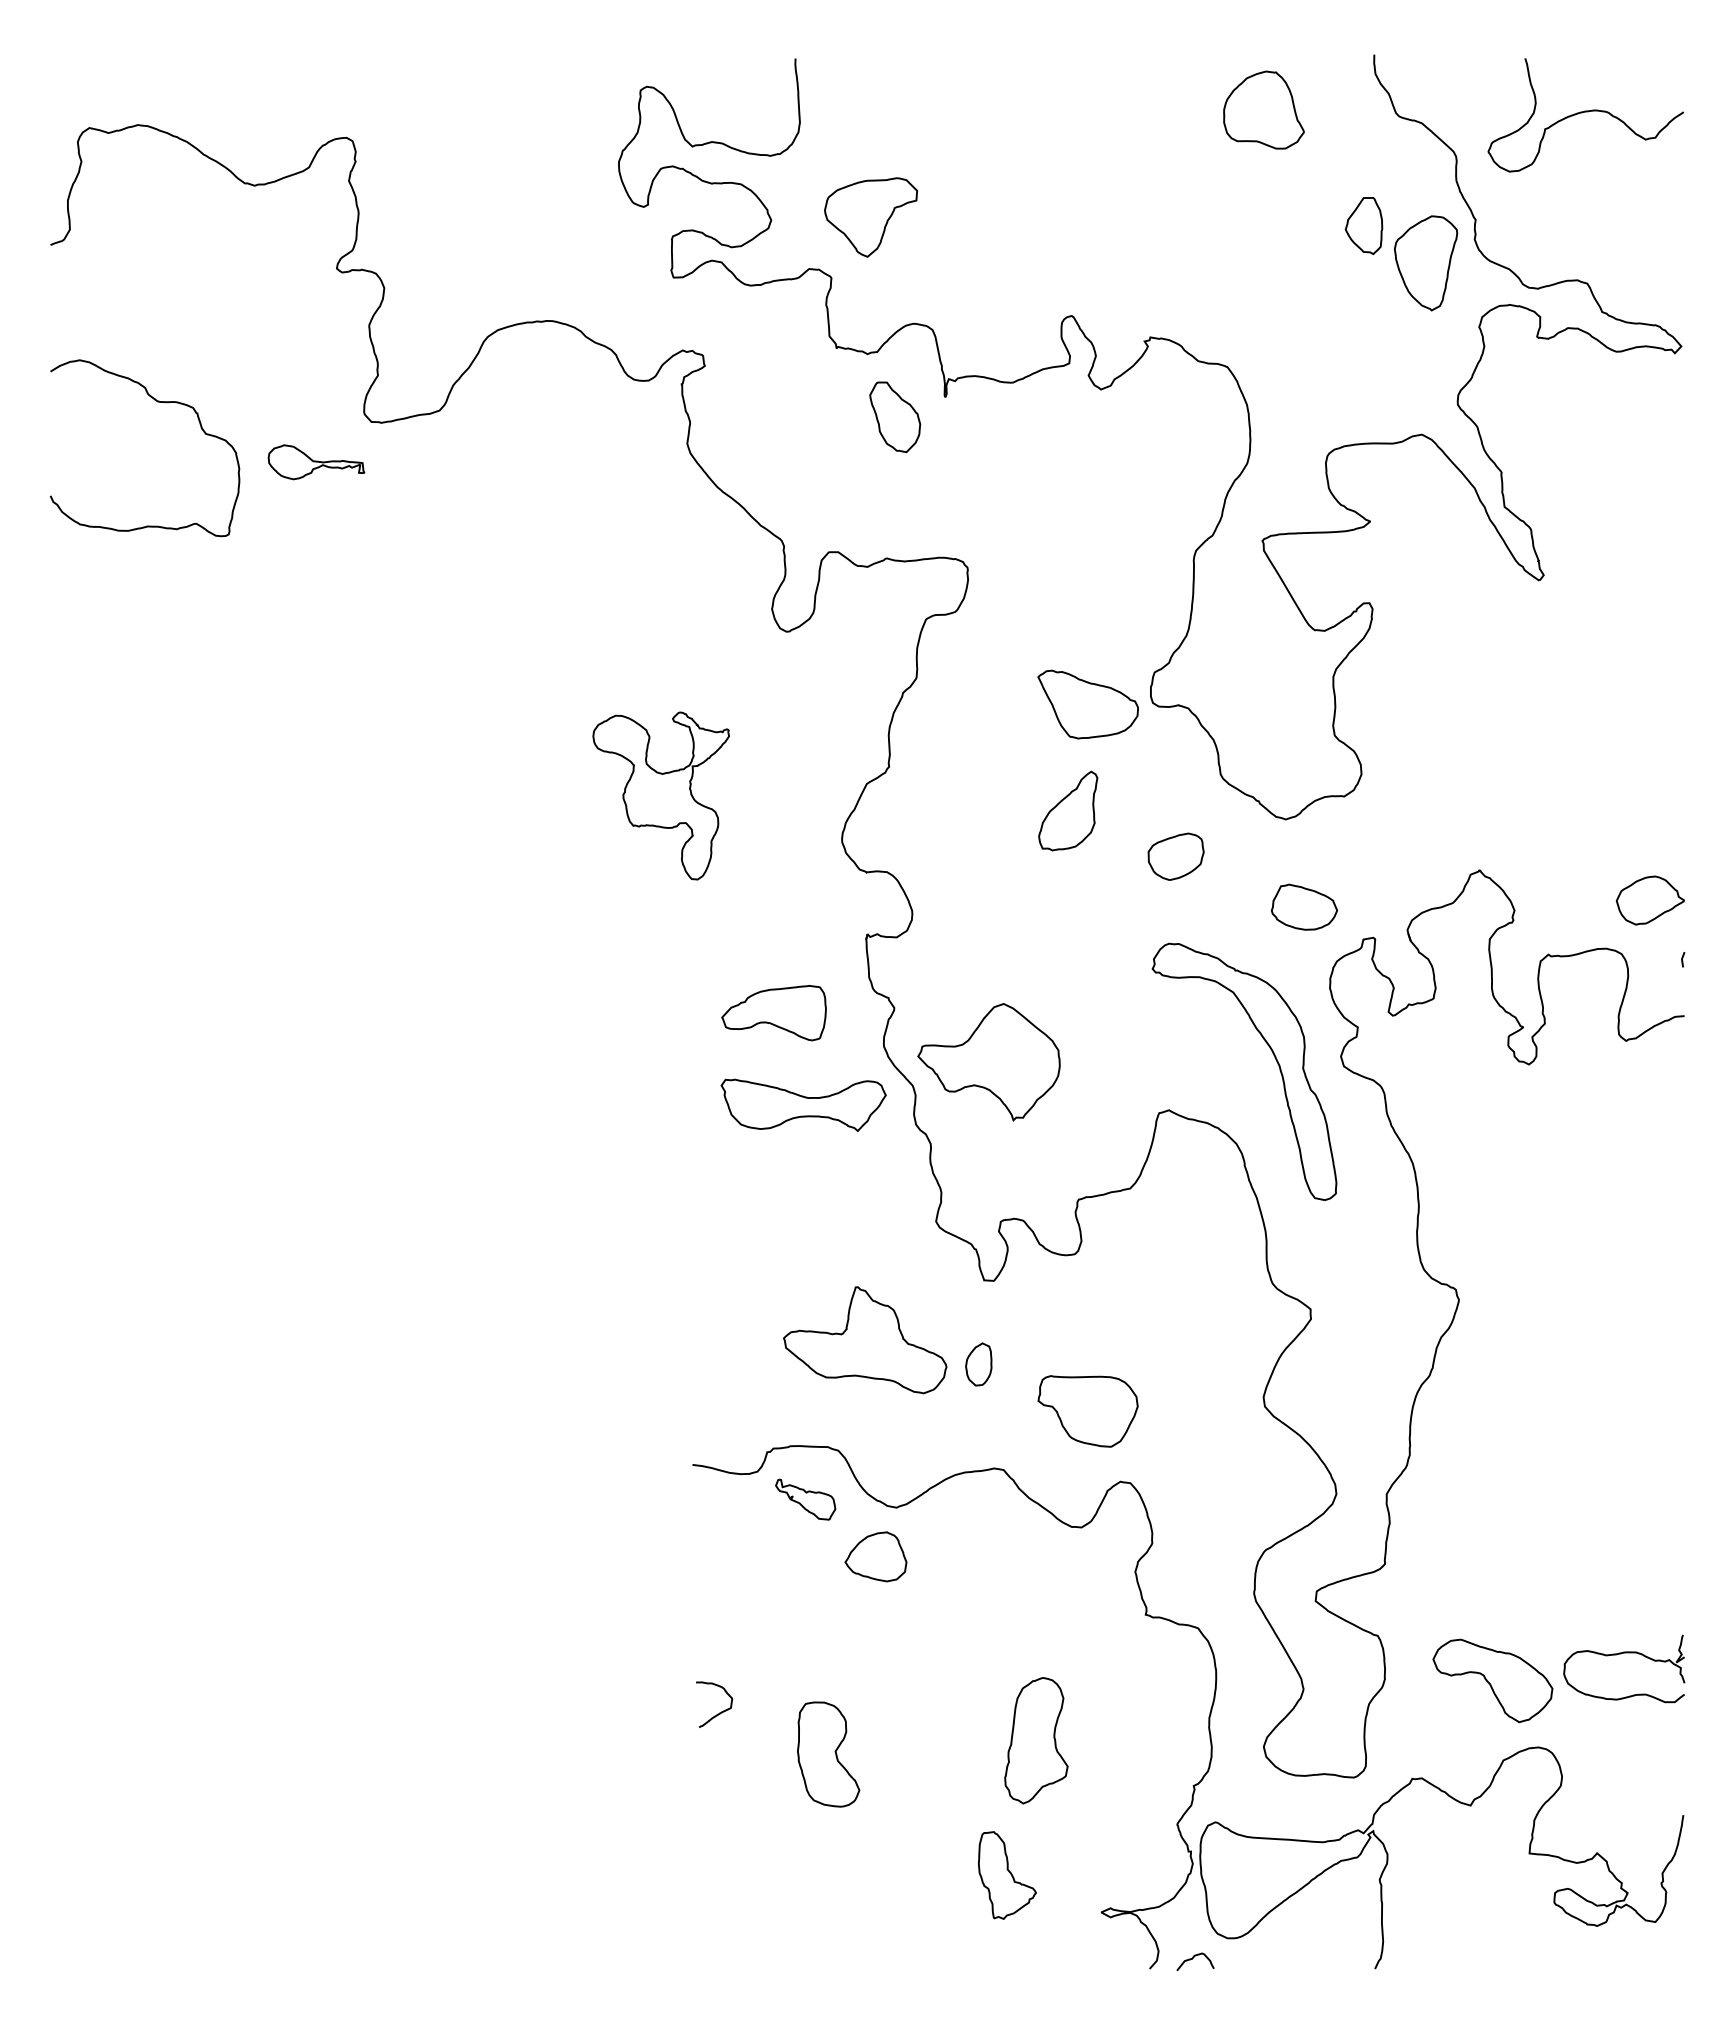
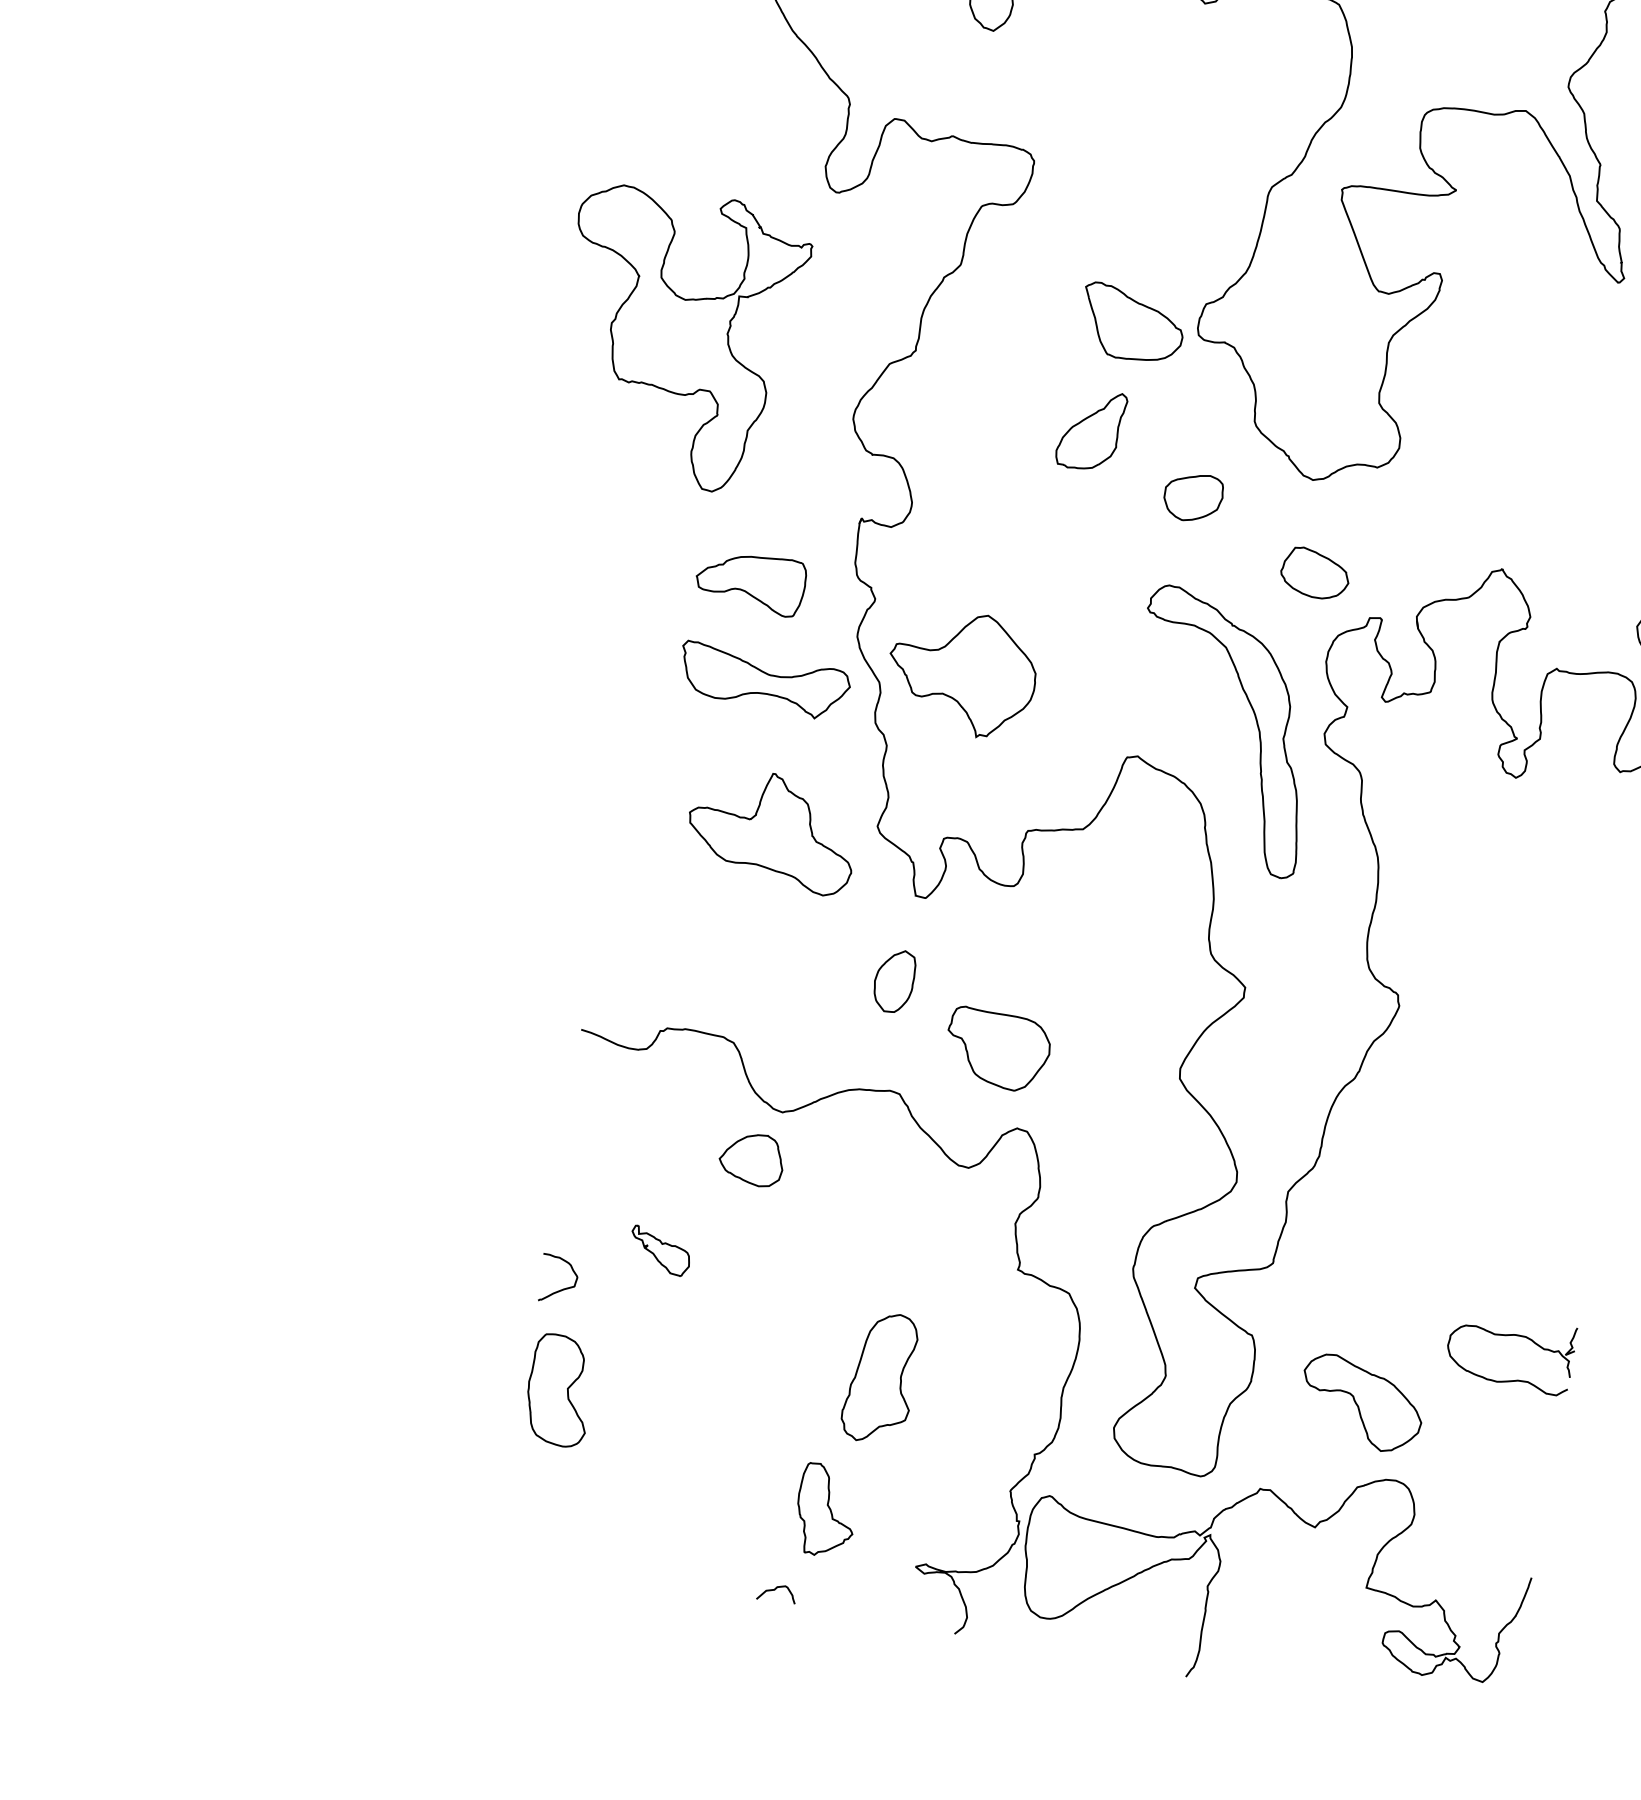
part: (661, 795) -> (676, 336), size x1.67
part: (865, 1340) -> (773, 830), moved
part: (978, 1364) -> (893, 981), size x1.43
part: (805, 1499) -> (660, 1250), moved
part: (1621, 1654) -> (1510, 1336), moved
part: (828, 1754) -> (559, 1390), moved
curve: (1193, 1958) -> (775, 1589), moved

